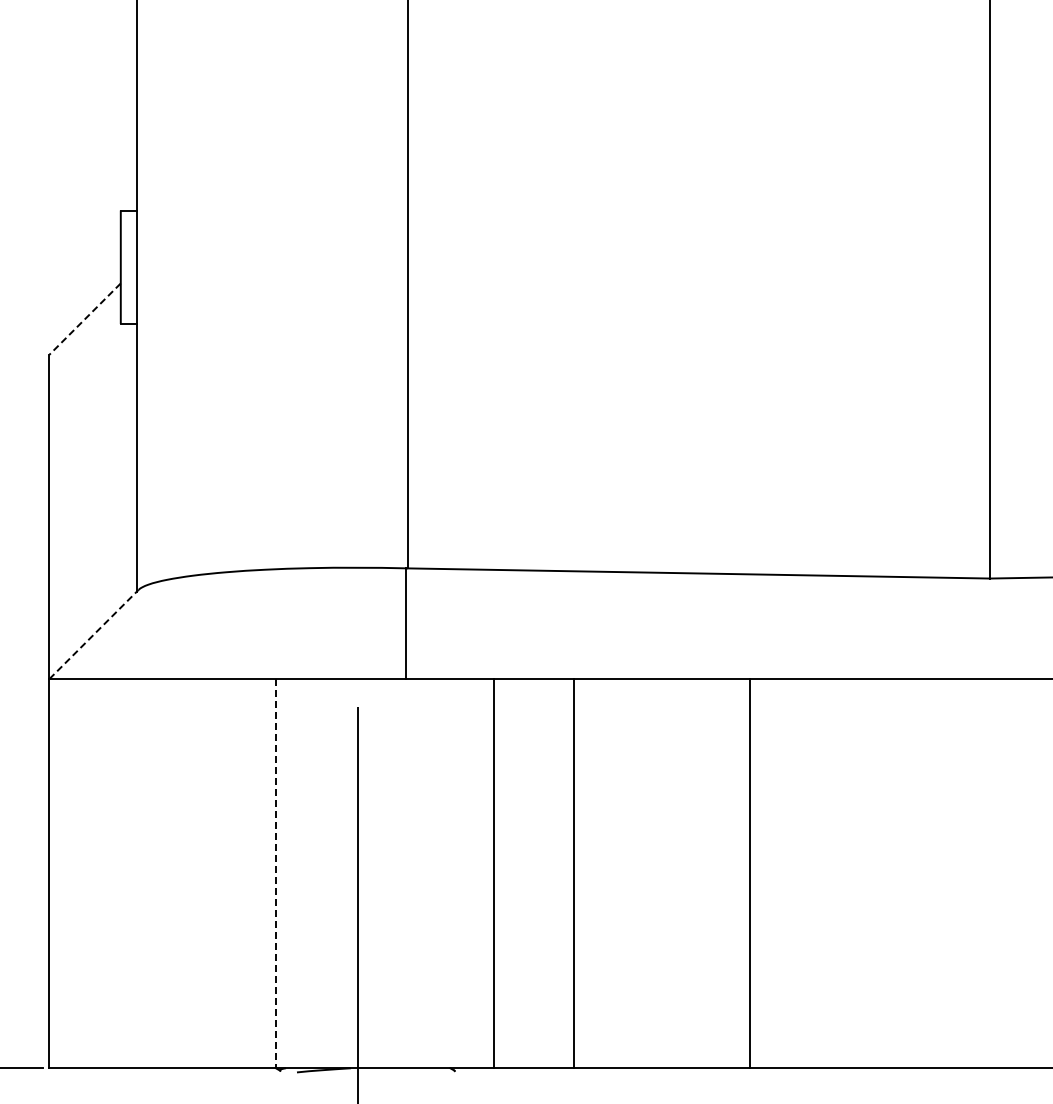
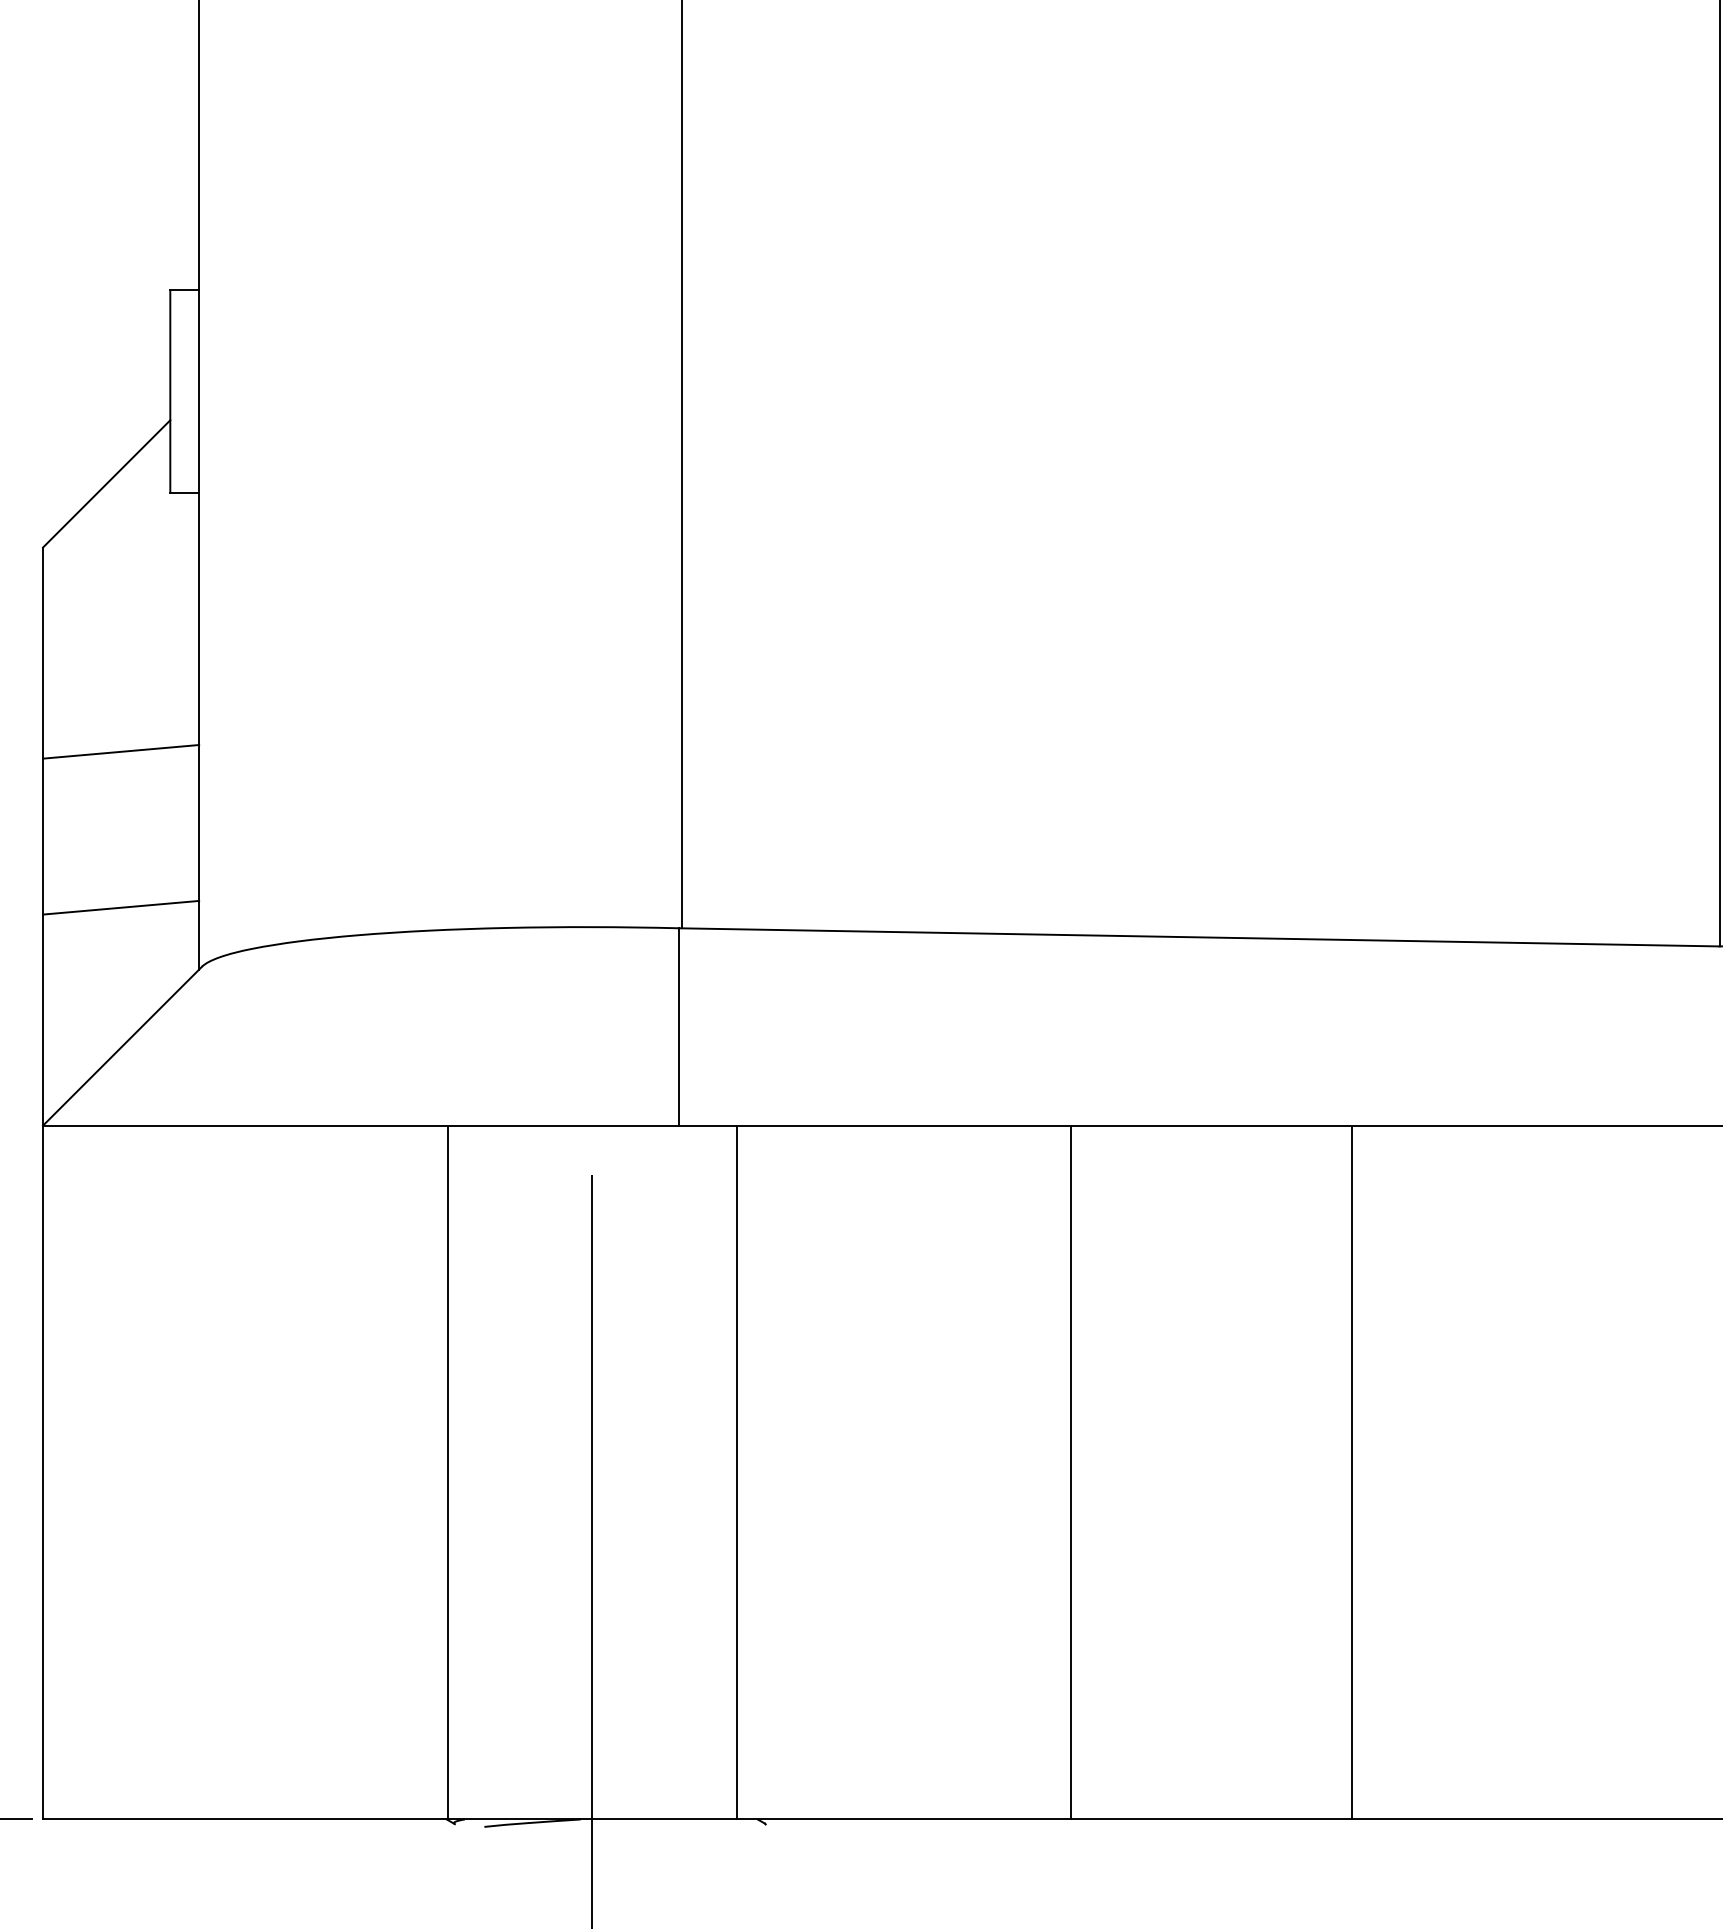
line: (84, 319) -> (105, 484), dashed -> solid
line: (92, 469) -> (119, 752), added
line: (92, 556) -> (119, 907), added
line: (94, 634) -> (123, 1046), dashed -> solid
line: (276, 873) -> (447, 1472), dashed -> solid
line: (493, 873) -> (736, 1472), moved
line: (573, 873) -> (1070, 1472), moved
line: (750, 873) -> (1351, 1472), moved

